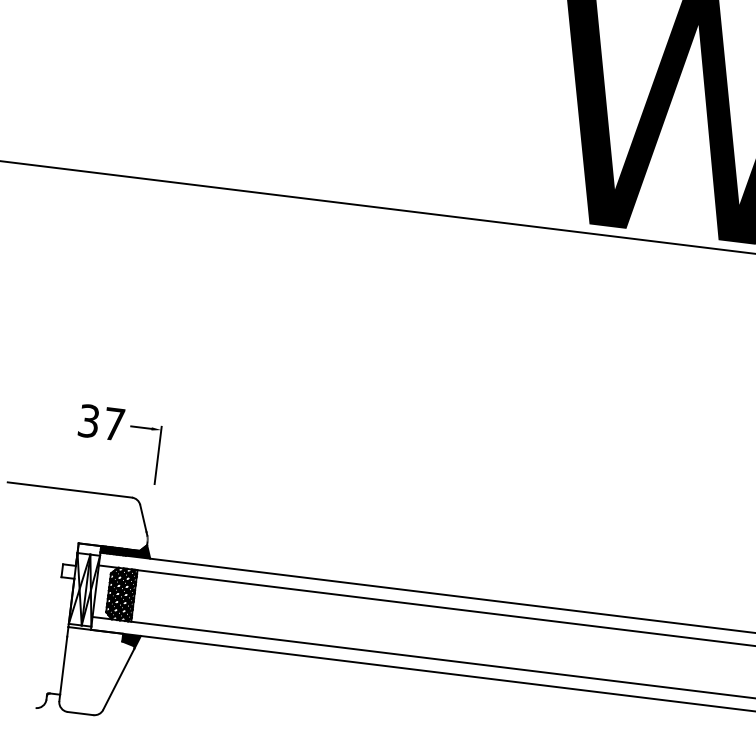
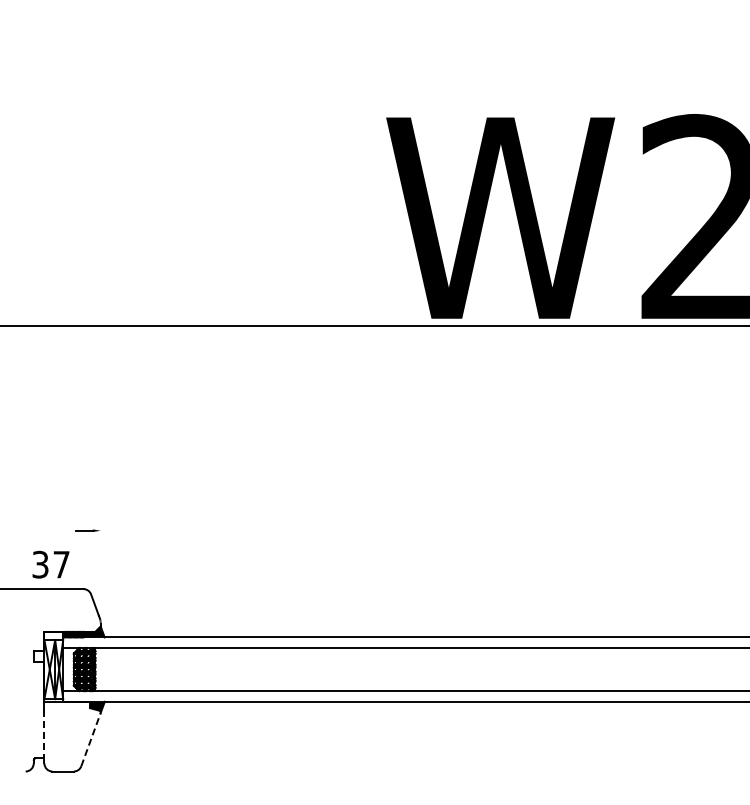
text: (100, 422) -> (50, 564), moved
line: (157, 454) -> (100, 551), removed
line: (63, 666) -> (44, 734), solid -> dashed
line: (119, 679) -> (91, 739), solid -> dashed

